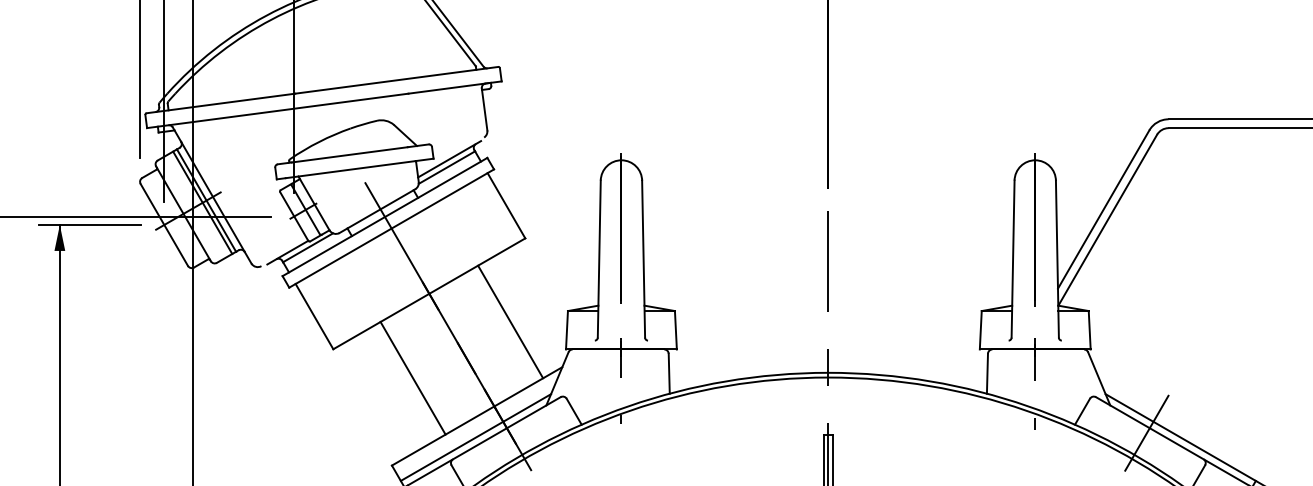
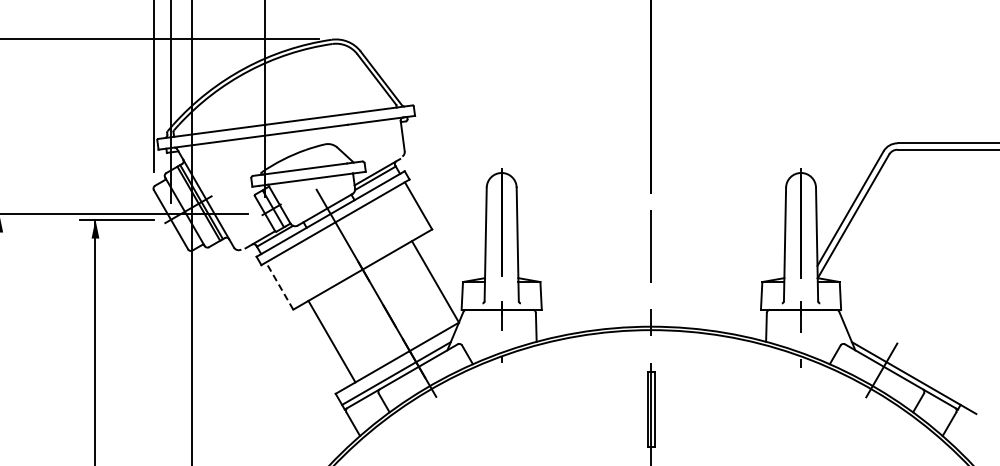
line: (314, 315) -> (279, 285), solid -> dashed
line: (510, 321) -> (435, 281), moved
line: (412, 378) -> (331, 341), moved

